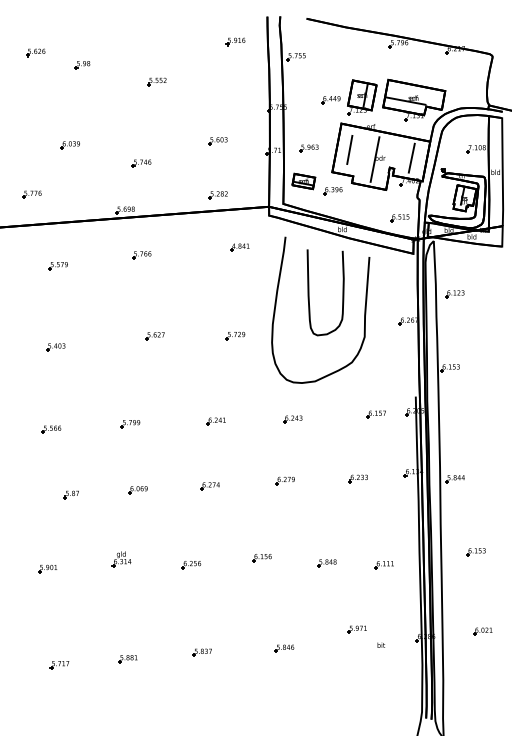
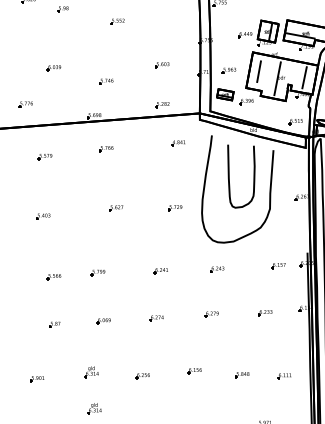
part: (51, 429) -> (54, 276), moved
part: (125, 609) -> (94, 408), added

